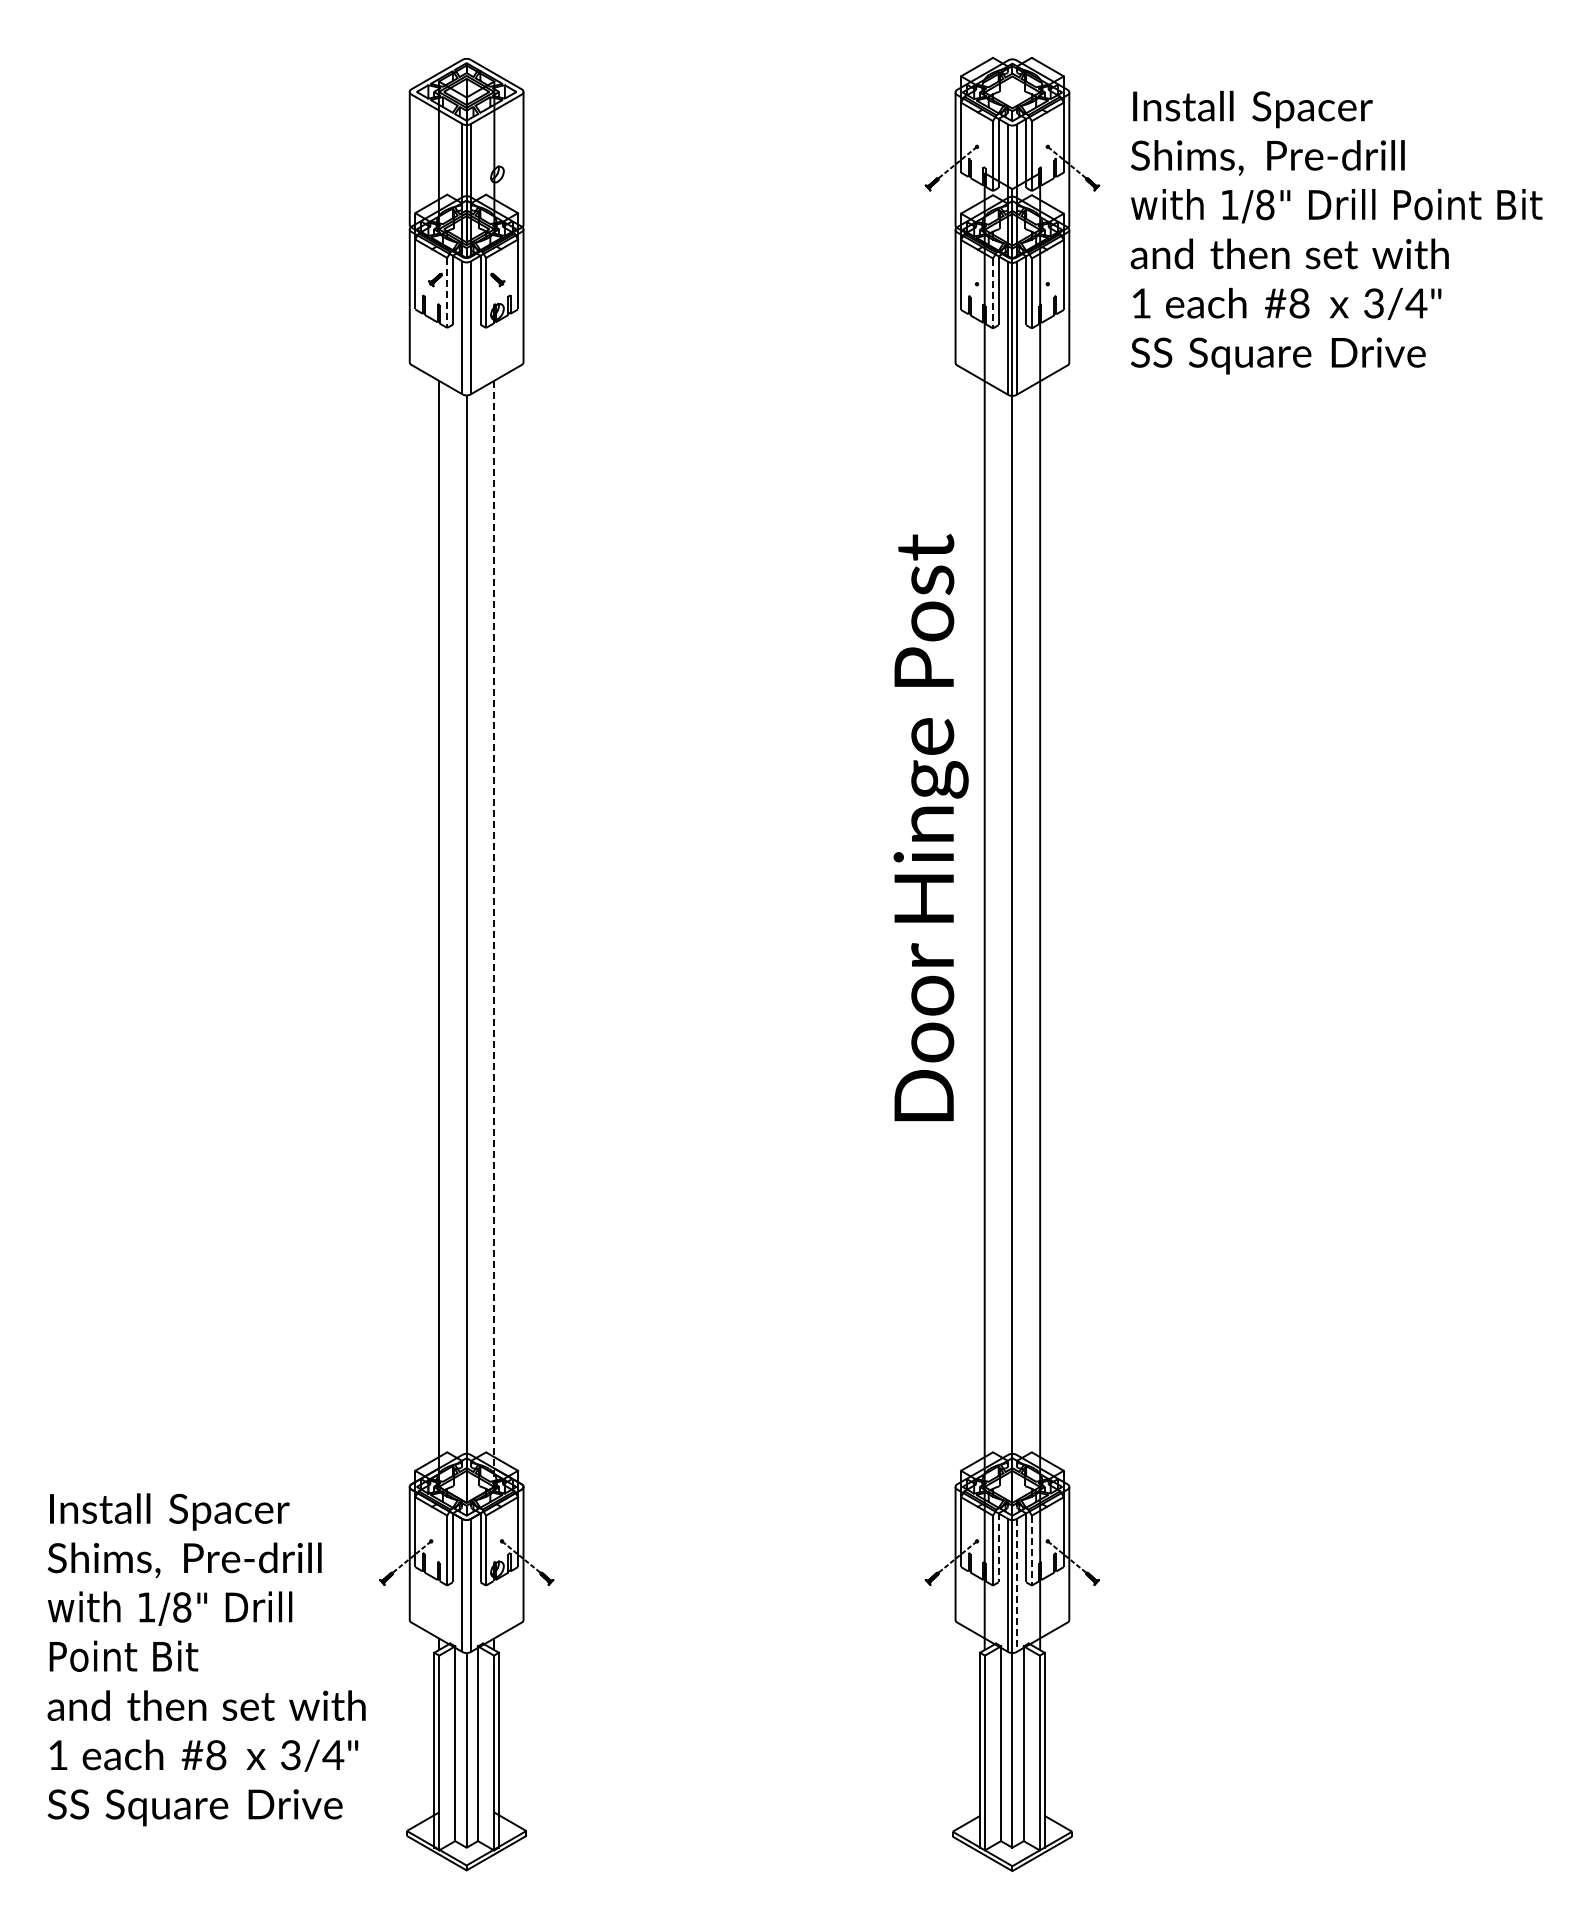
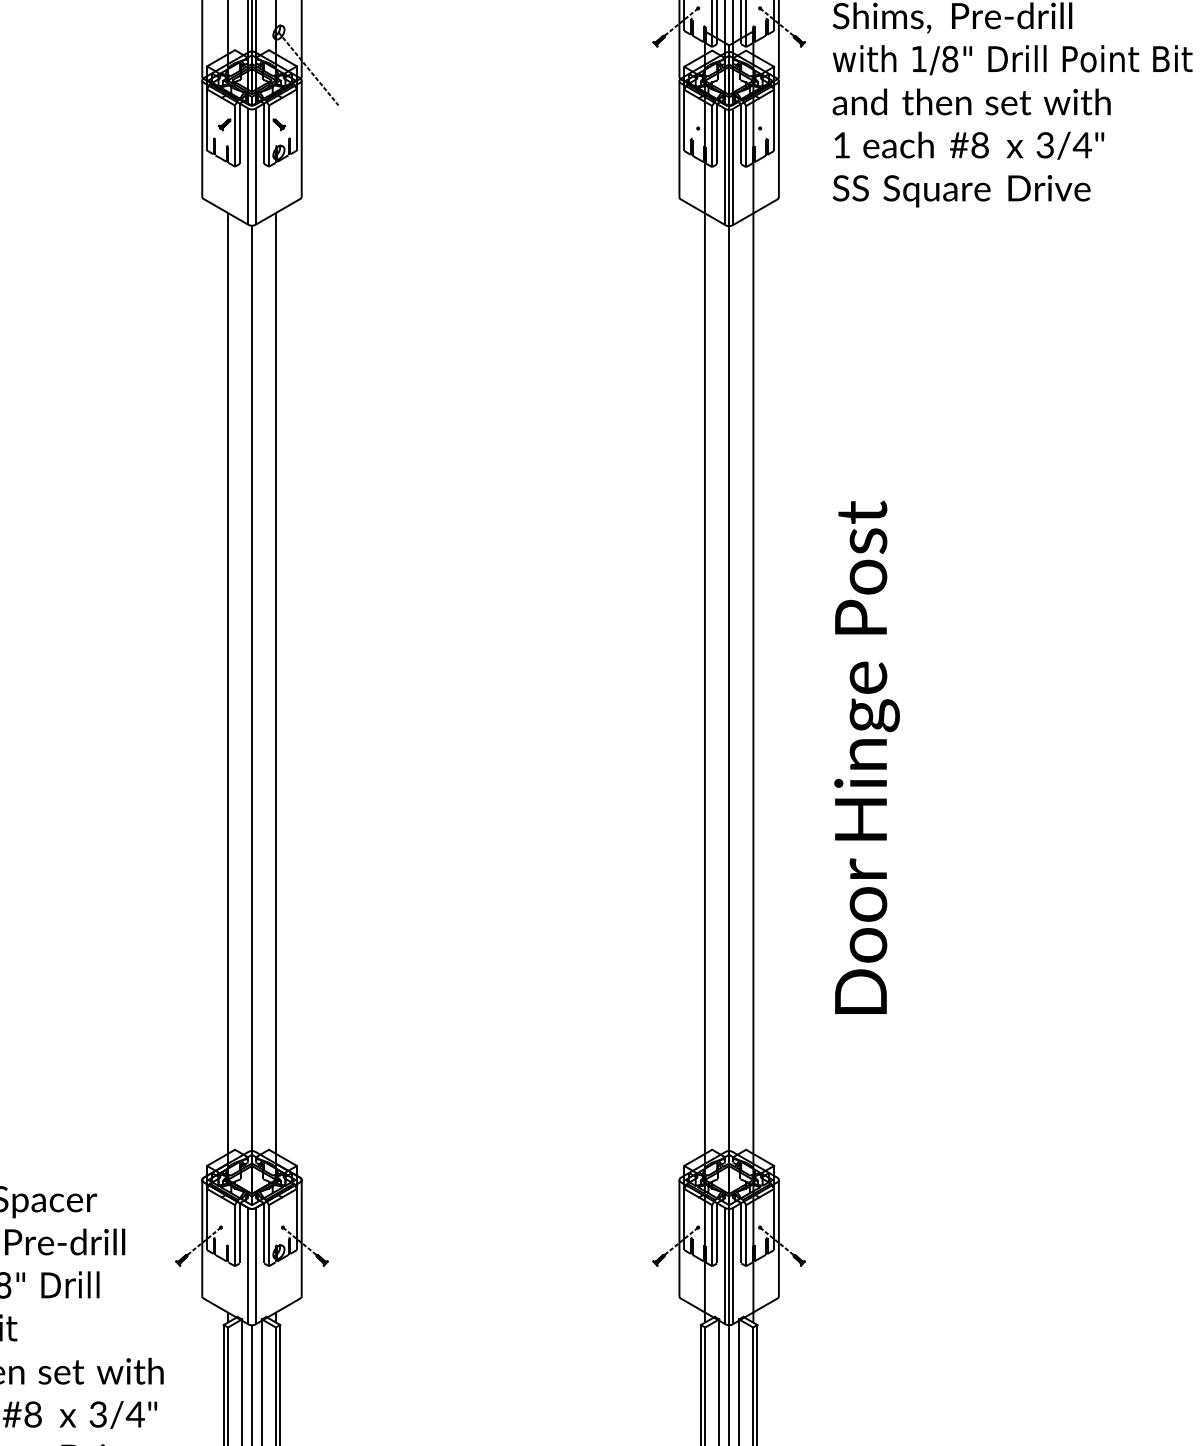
line: (531, 215) -> (308, 68), added
line: (447, 292) -> (235, 135), dashed -> solid
line: (993, 293) -> (712, 136), dashed -> solid
text: (930, 827) -> (866, 757), moved
line: (494, 934) -> (276, 697), dashed -> solid
line: (998, 1548) -> (716, 1233), dashed -> solid
line: (1031, 1550) -> (745, 1235), dashed -> solid
line: (1016, 1585) -> (732, 1266), dashed -> solid

